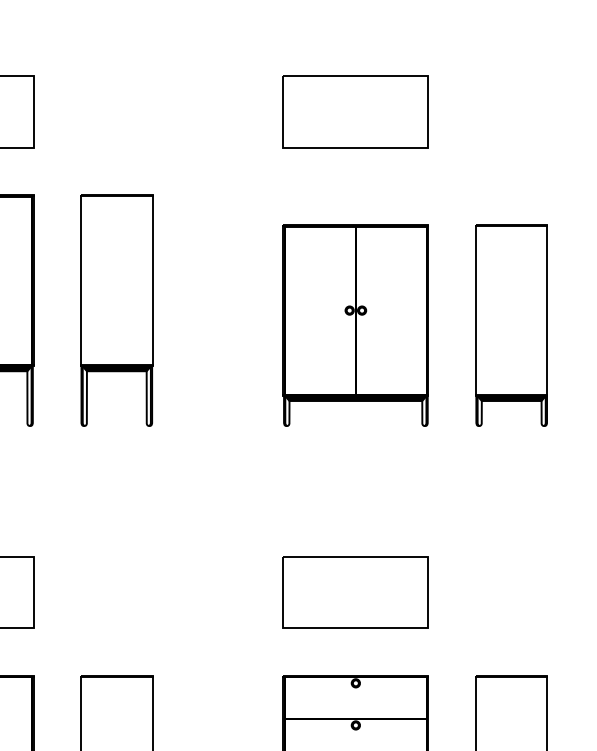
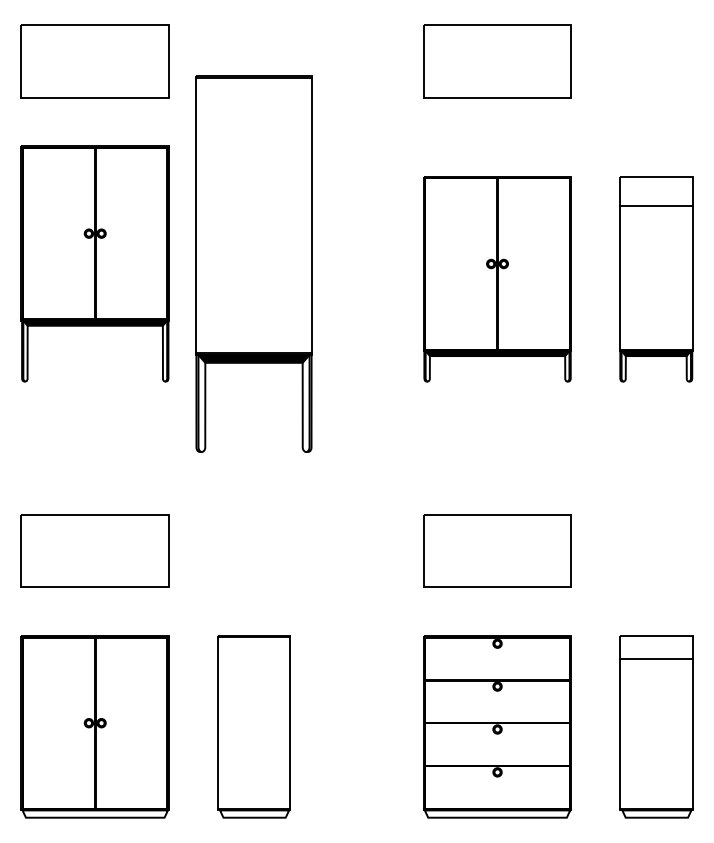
line: (510, 225) -> (655, 205), moved
part: (116, 310) -> (253, 263), size x1.6
line: (510, 677) -> (655, 659), moved

